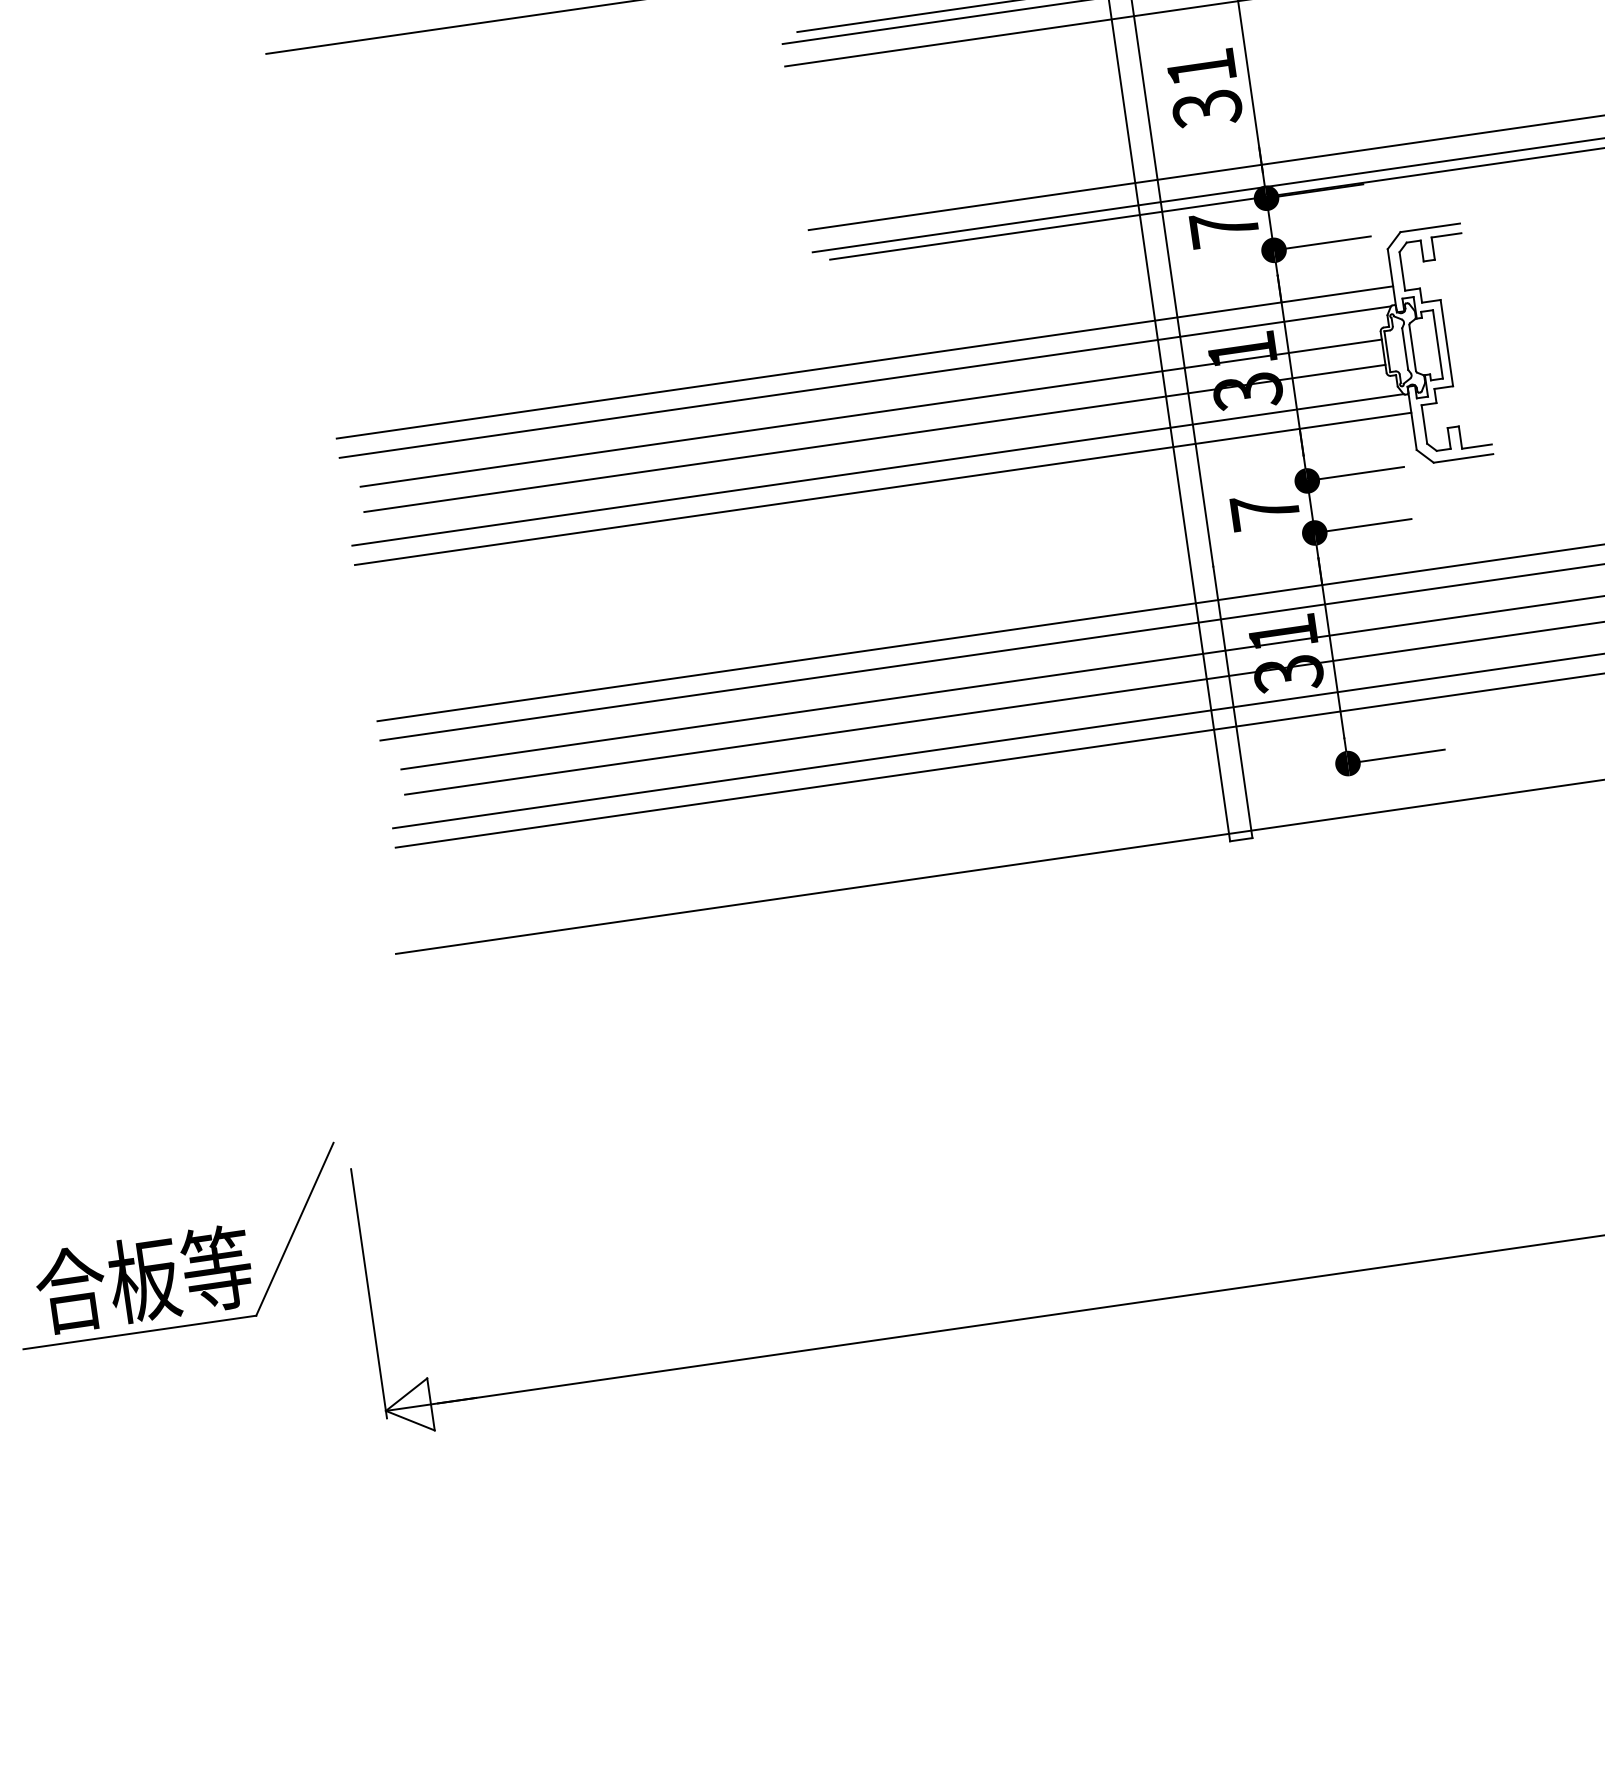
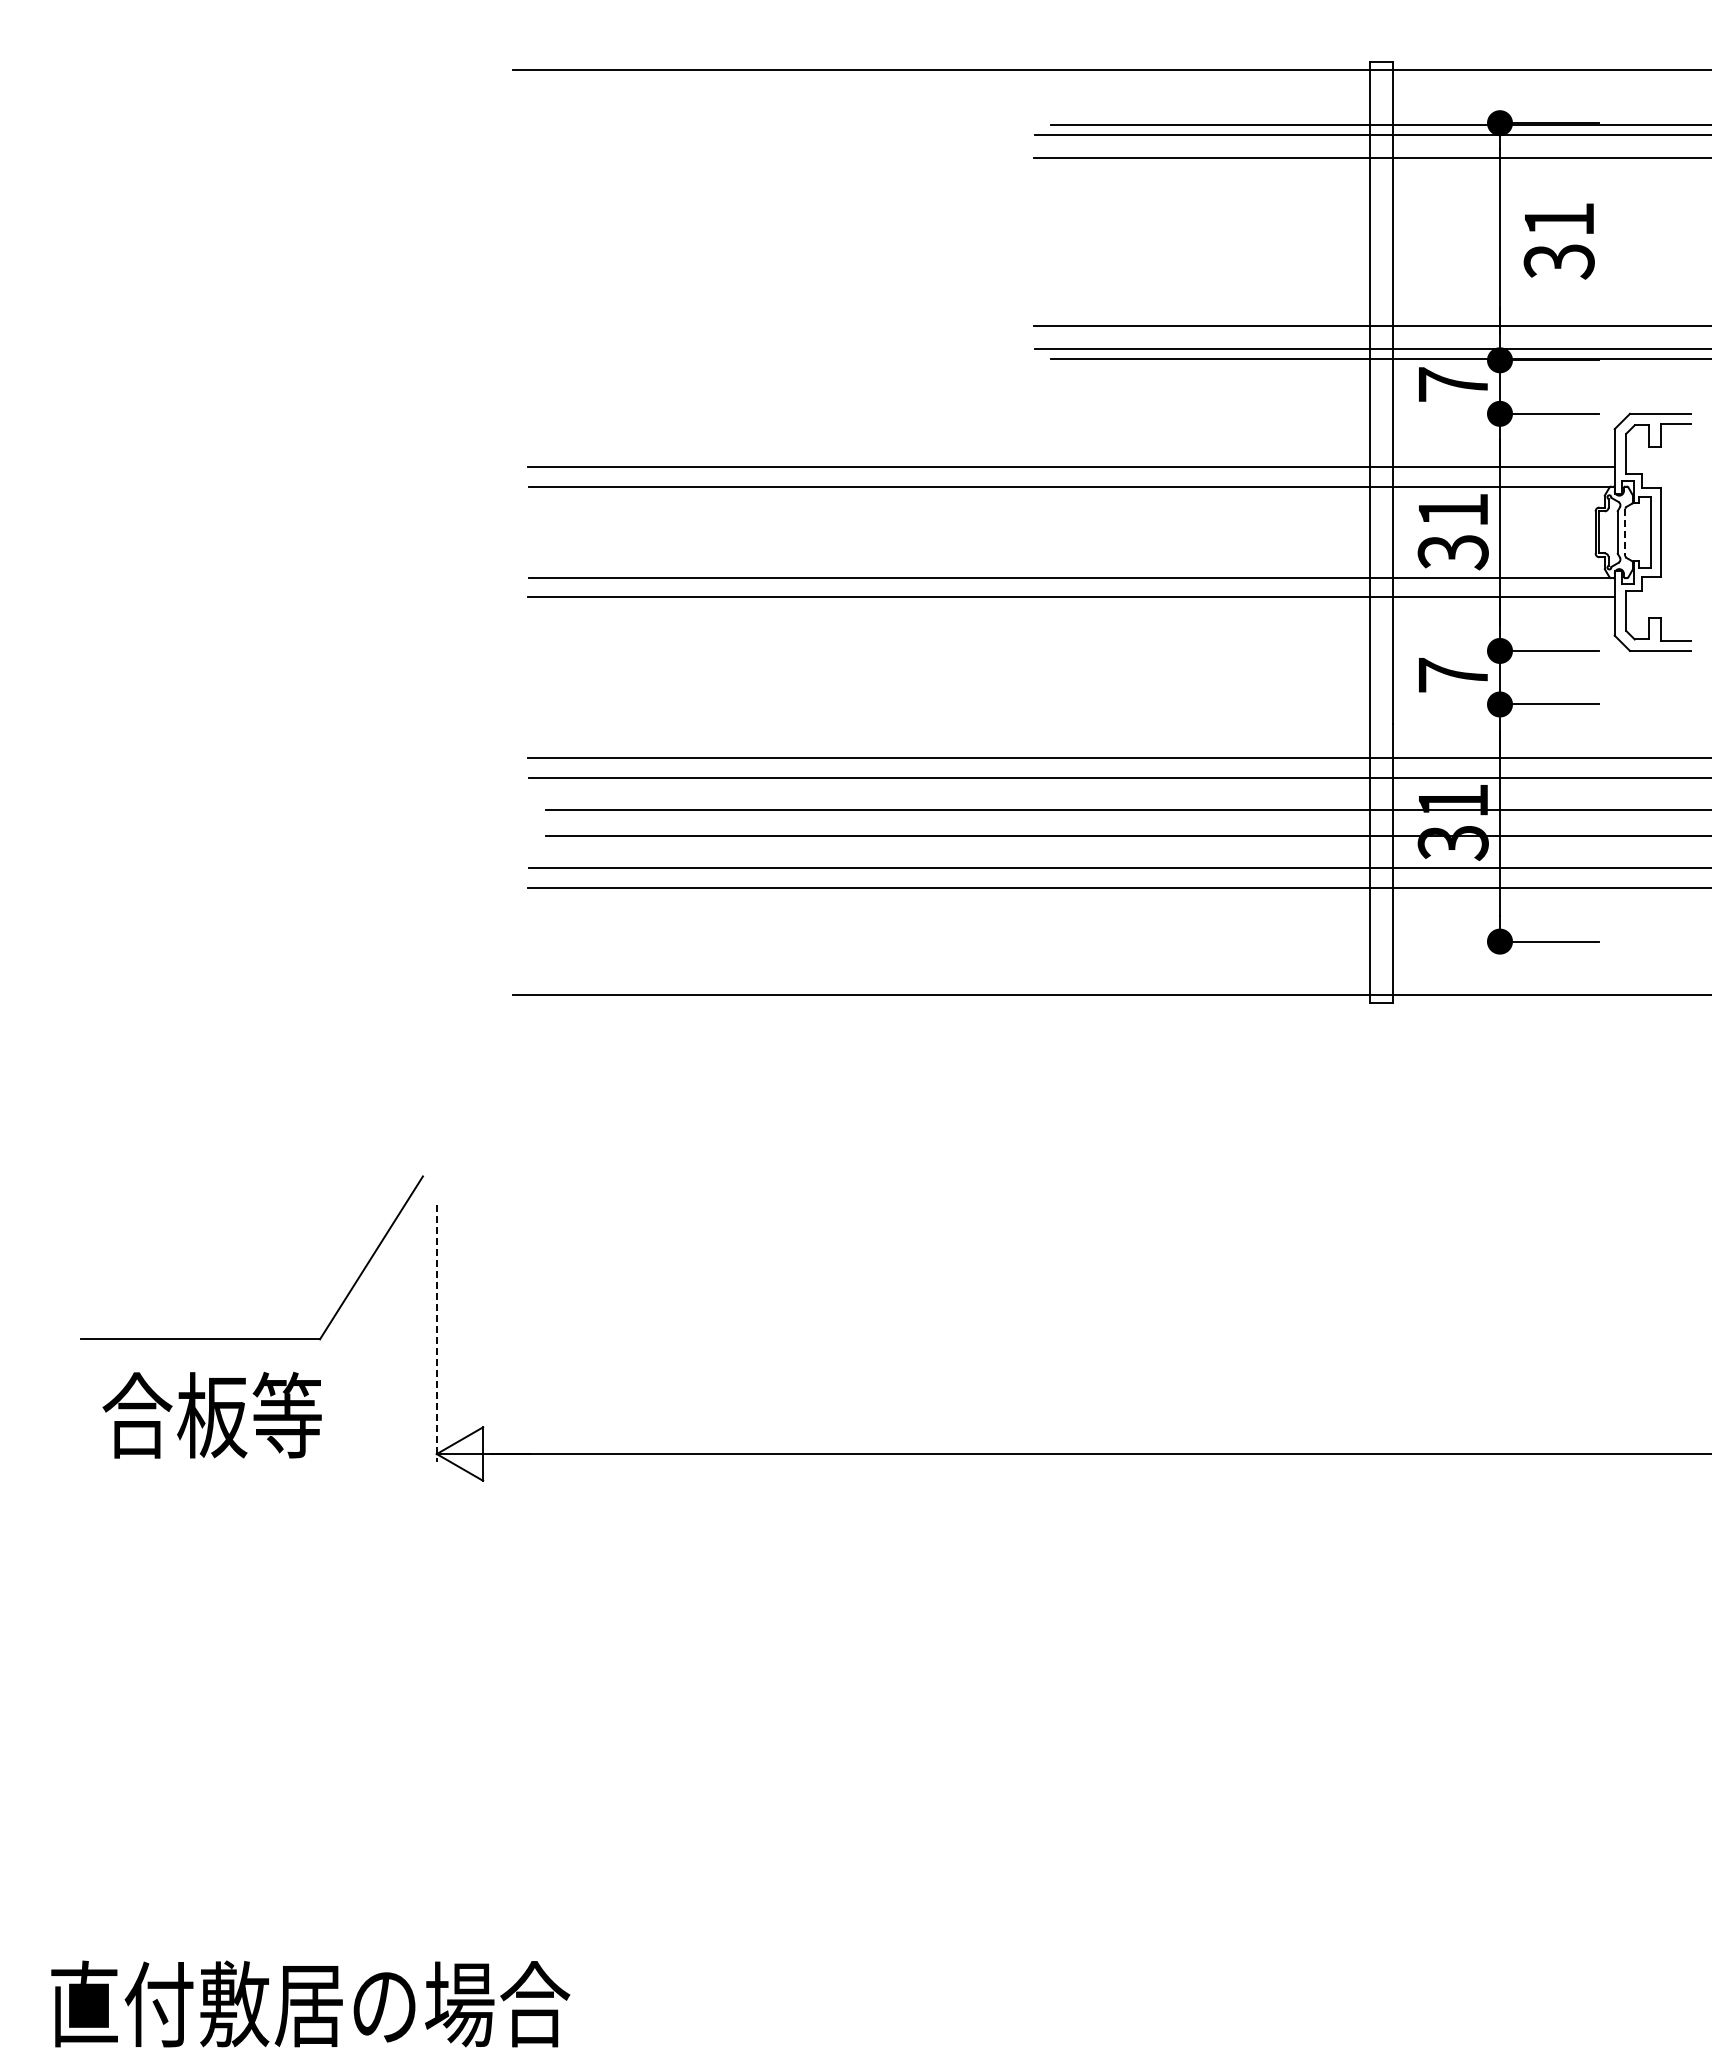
text: (1203, 89) -> (1558, 241), moved
line: (1412, 348) -> (1625, 532), solid -> dashed
line: (871, 413) -> (1070, 519), removed
line: (874, 438) -> (1070, 545), removed
text: (143, 1278) -> (211, 1414), moved
line: (368, 1294) -> (436, 1334), solid -> dashed

